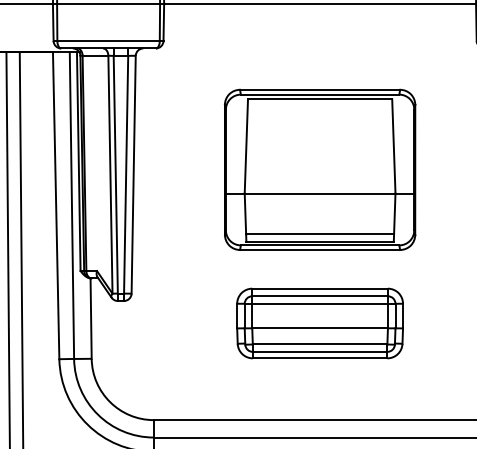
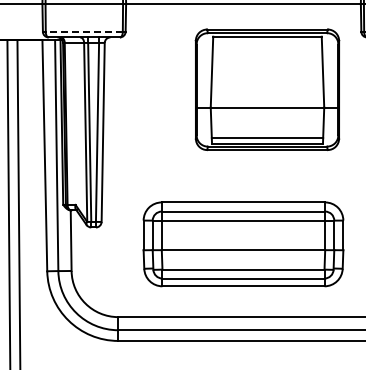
line: (108, 40) -> (84, 31), solid -> dashed
part: (320, 169) -> (267, 89), moved
part: (320, 323) -> (243, 244), size x1.6

